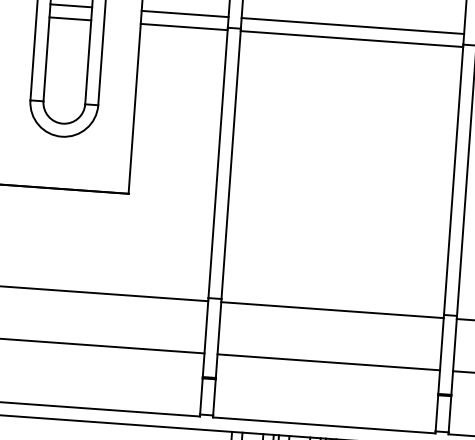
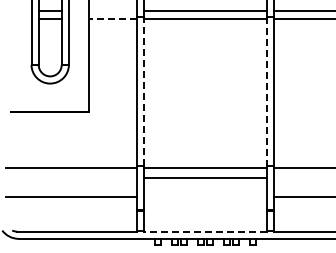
line: (184, 14) -> (112, 11), removed
line: (185, 26) -> (113, 18), solid -> dashed
line: (231, 163) -> (144, 91), solid -> dashed
line: (453, 179) -> (266, 91), solid -> dashed
line: (328, 361) -> (205, 177), moved
line: (322, 425) -> (204, 231), solid -> dashed

